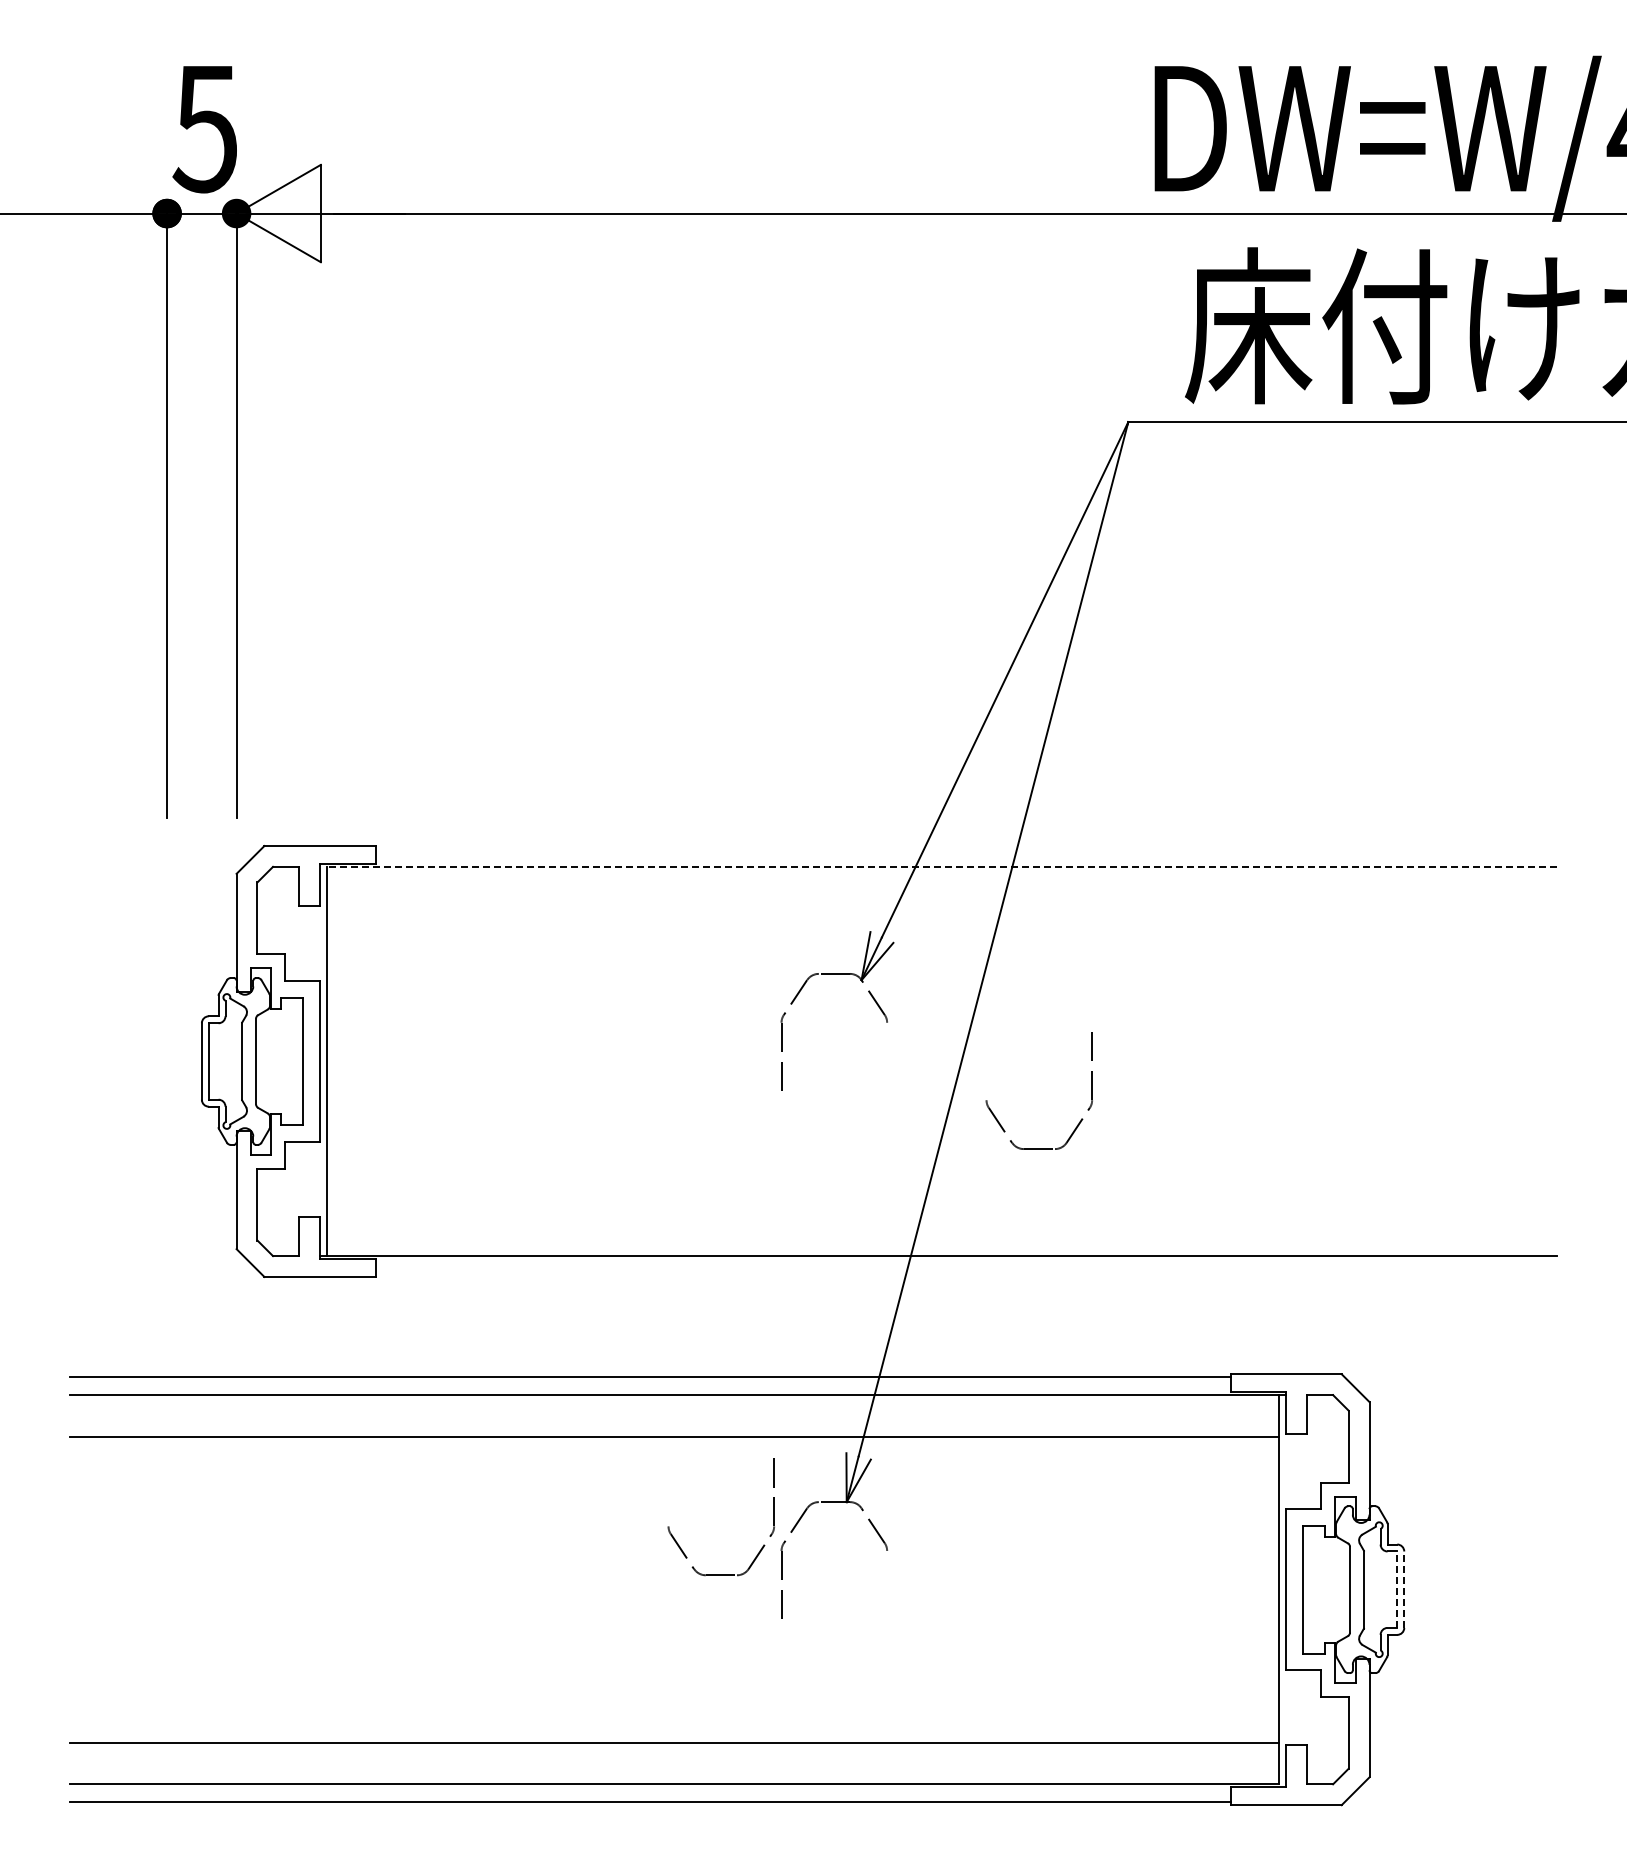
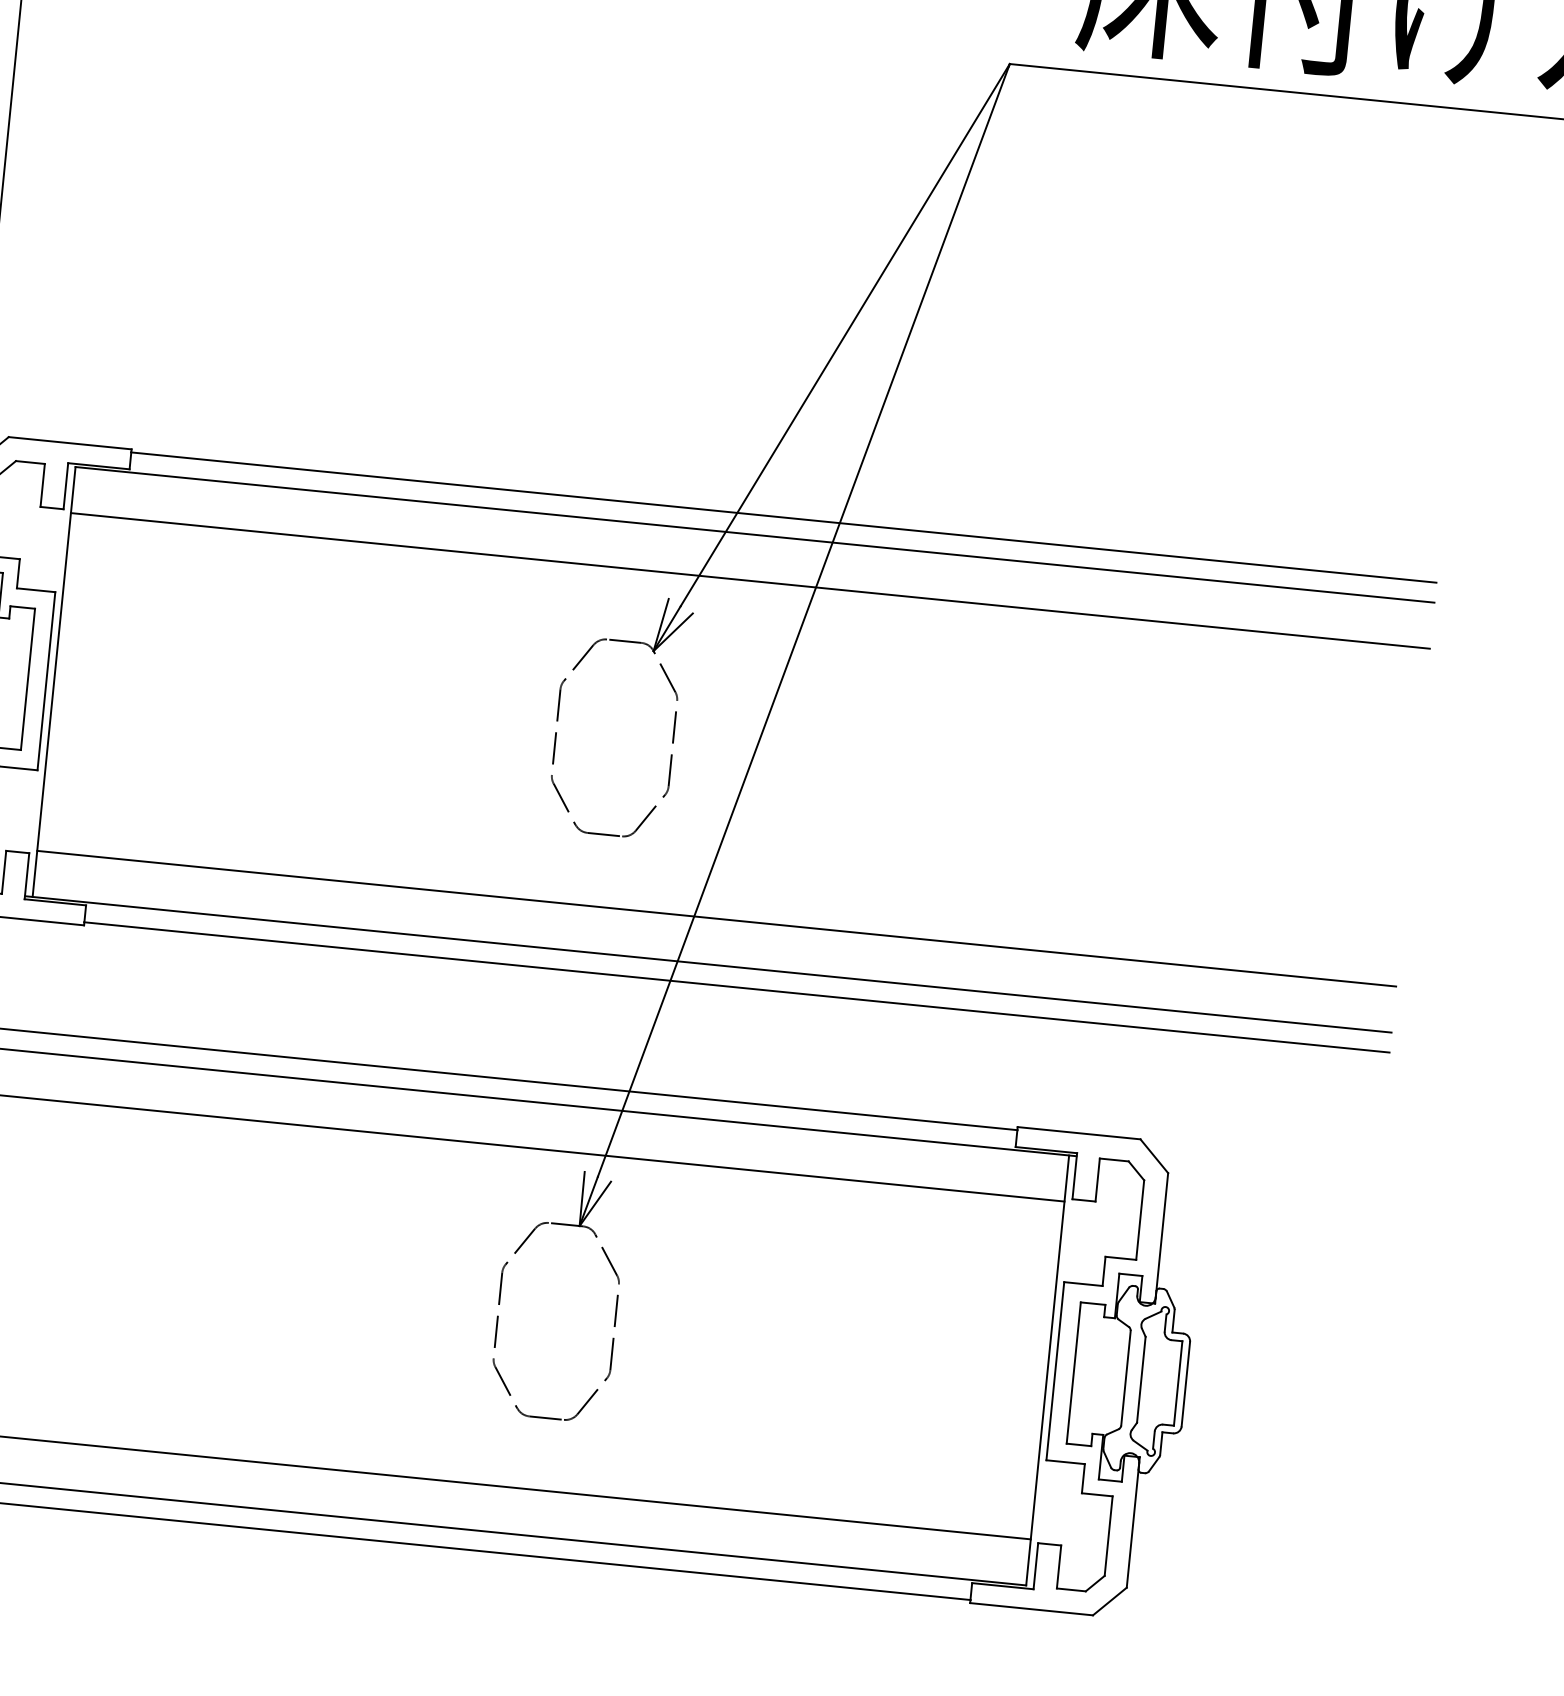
line: (966, 848) -> (784, 517), added
line: (941, 866) -> (754, 534), dashed -> solid
line: (941, 908) -> (749, 580), added
part: (996, 1117) -> (561, 795), moved
line: (941, 1214) -> (716, 918), added
line: (966, 1274) -> (737, 987), added
part: (678, 1543) -> (502, 1378), moved
line: (1397, 1589) -> (1178, 1383), dashed -> solid
line: (1404, 1589) -> (1186, 1384), dashed -> solid

